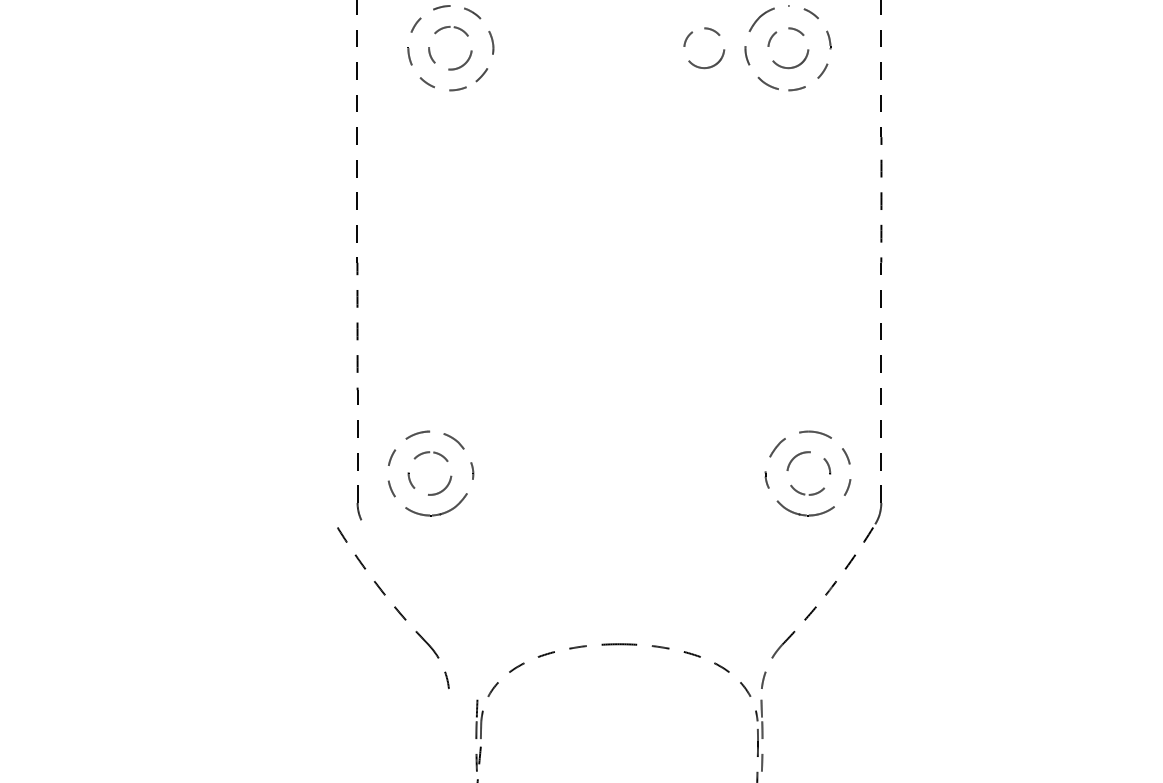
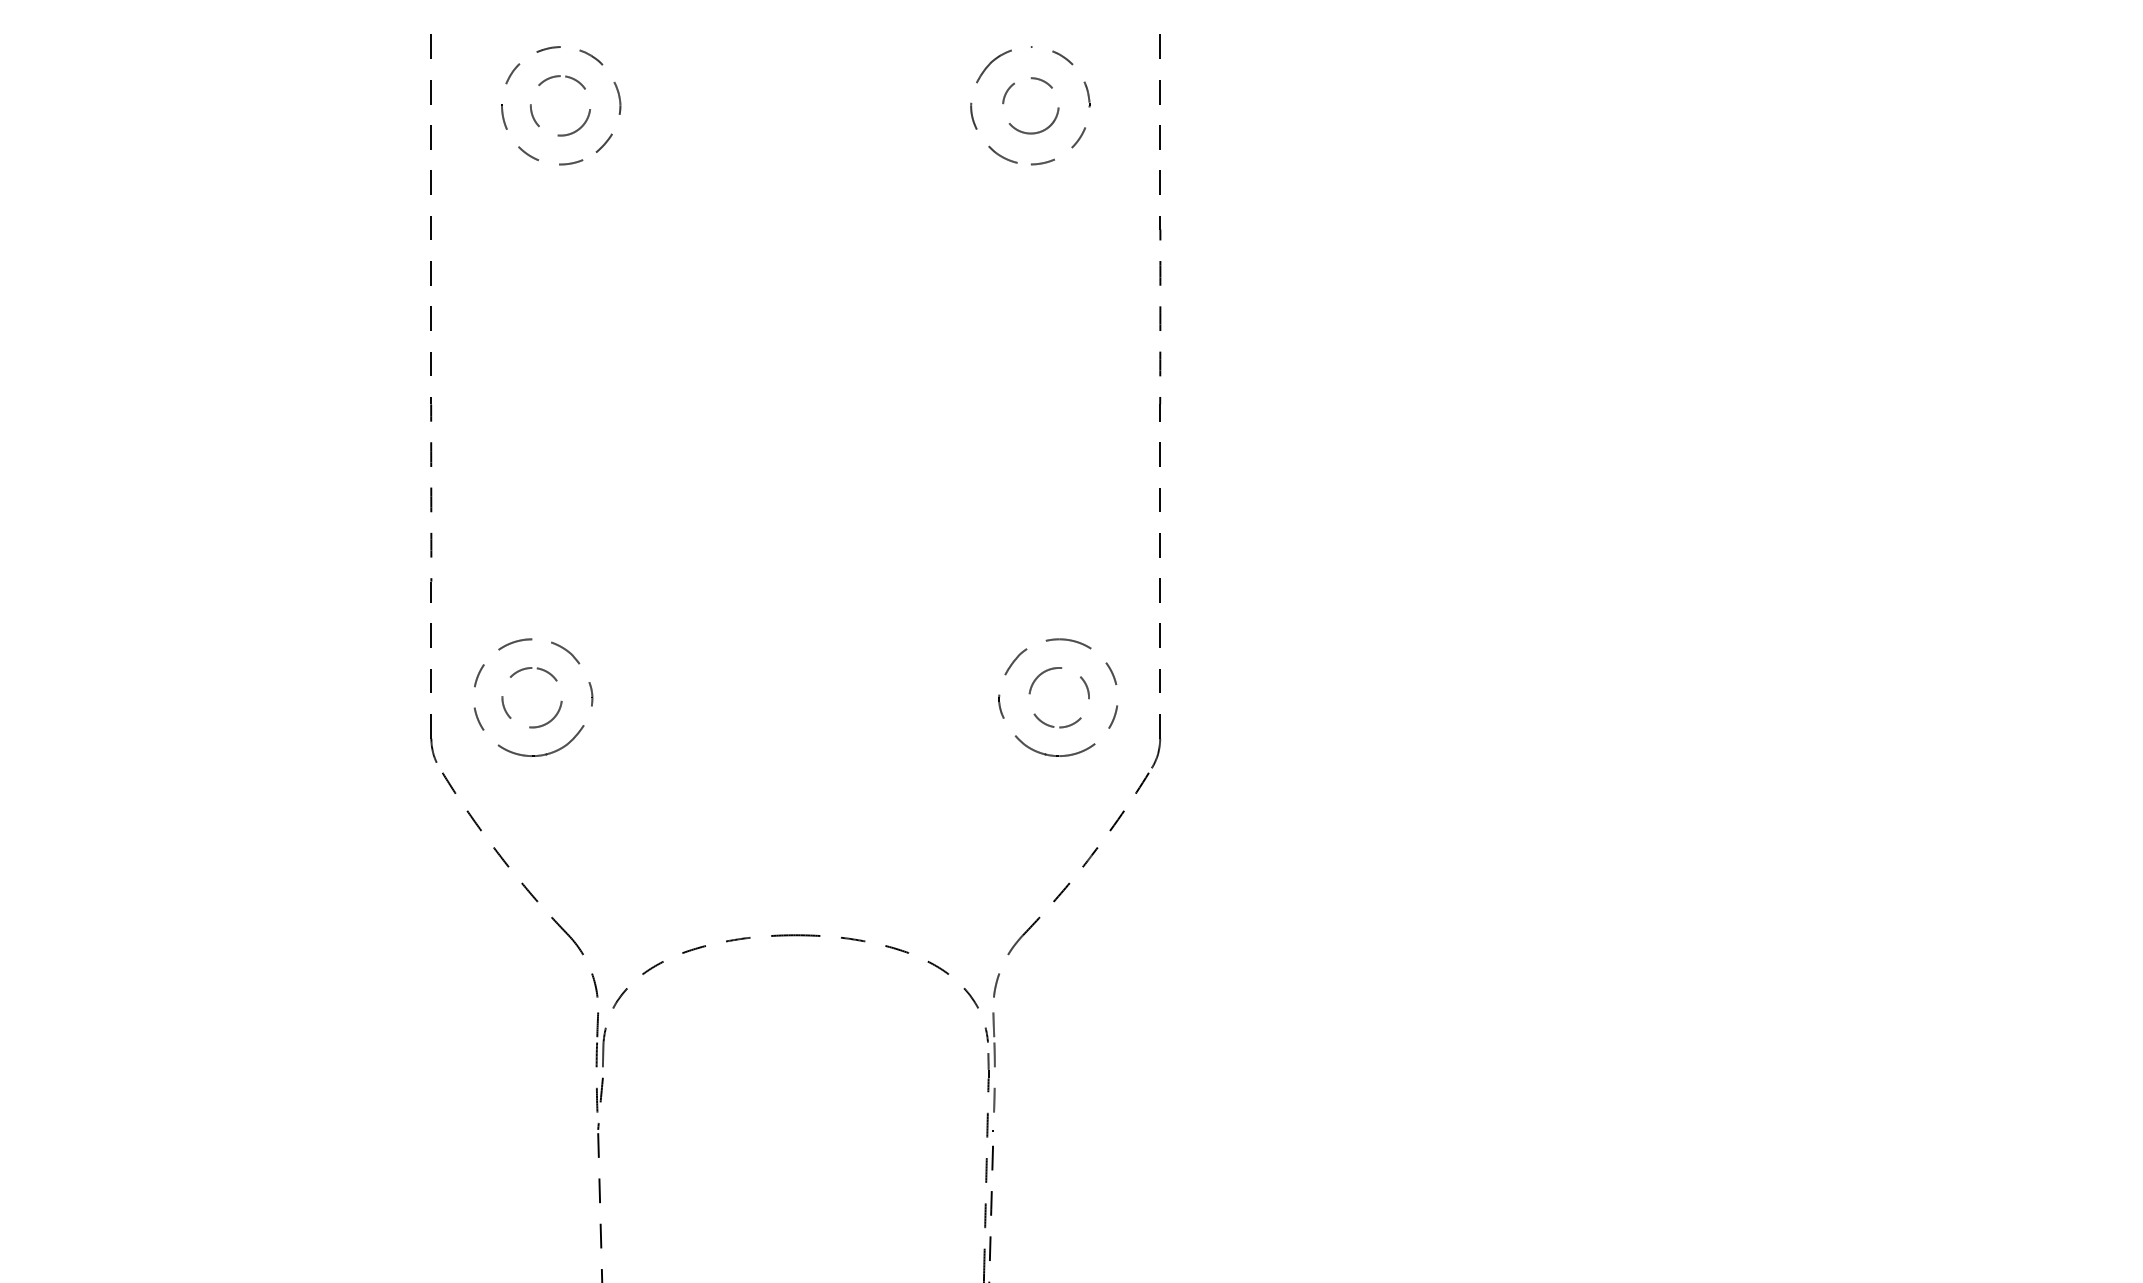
part: (686, 40) -> (889, 95), removed
part: (393, 607) -> (520, 884), moved

